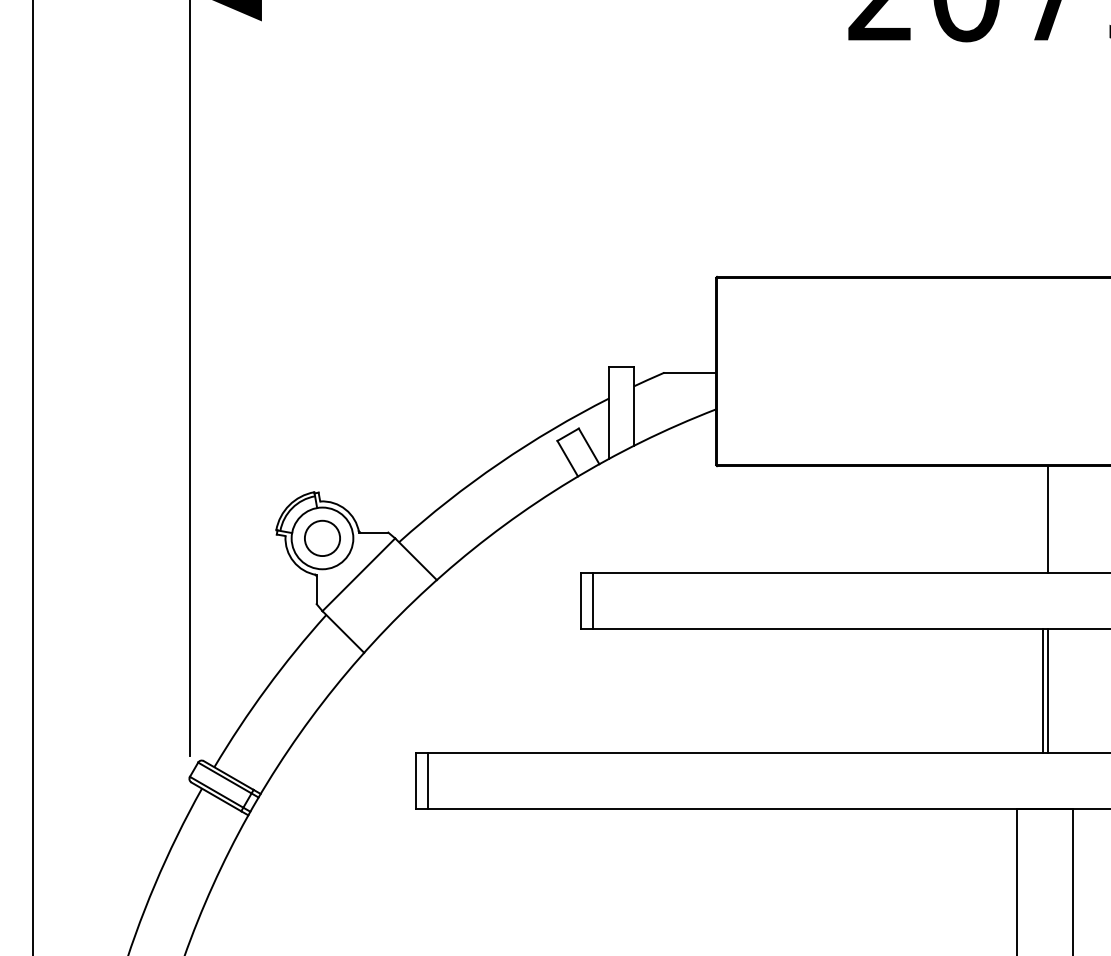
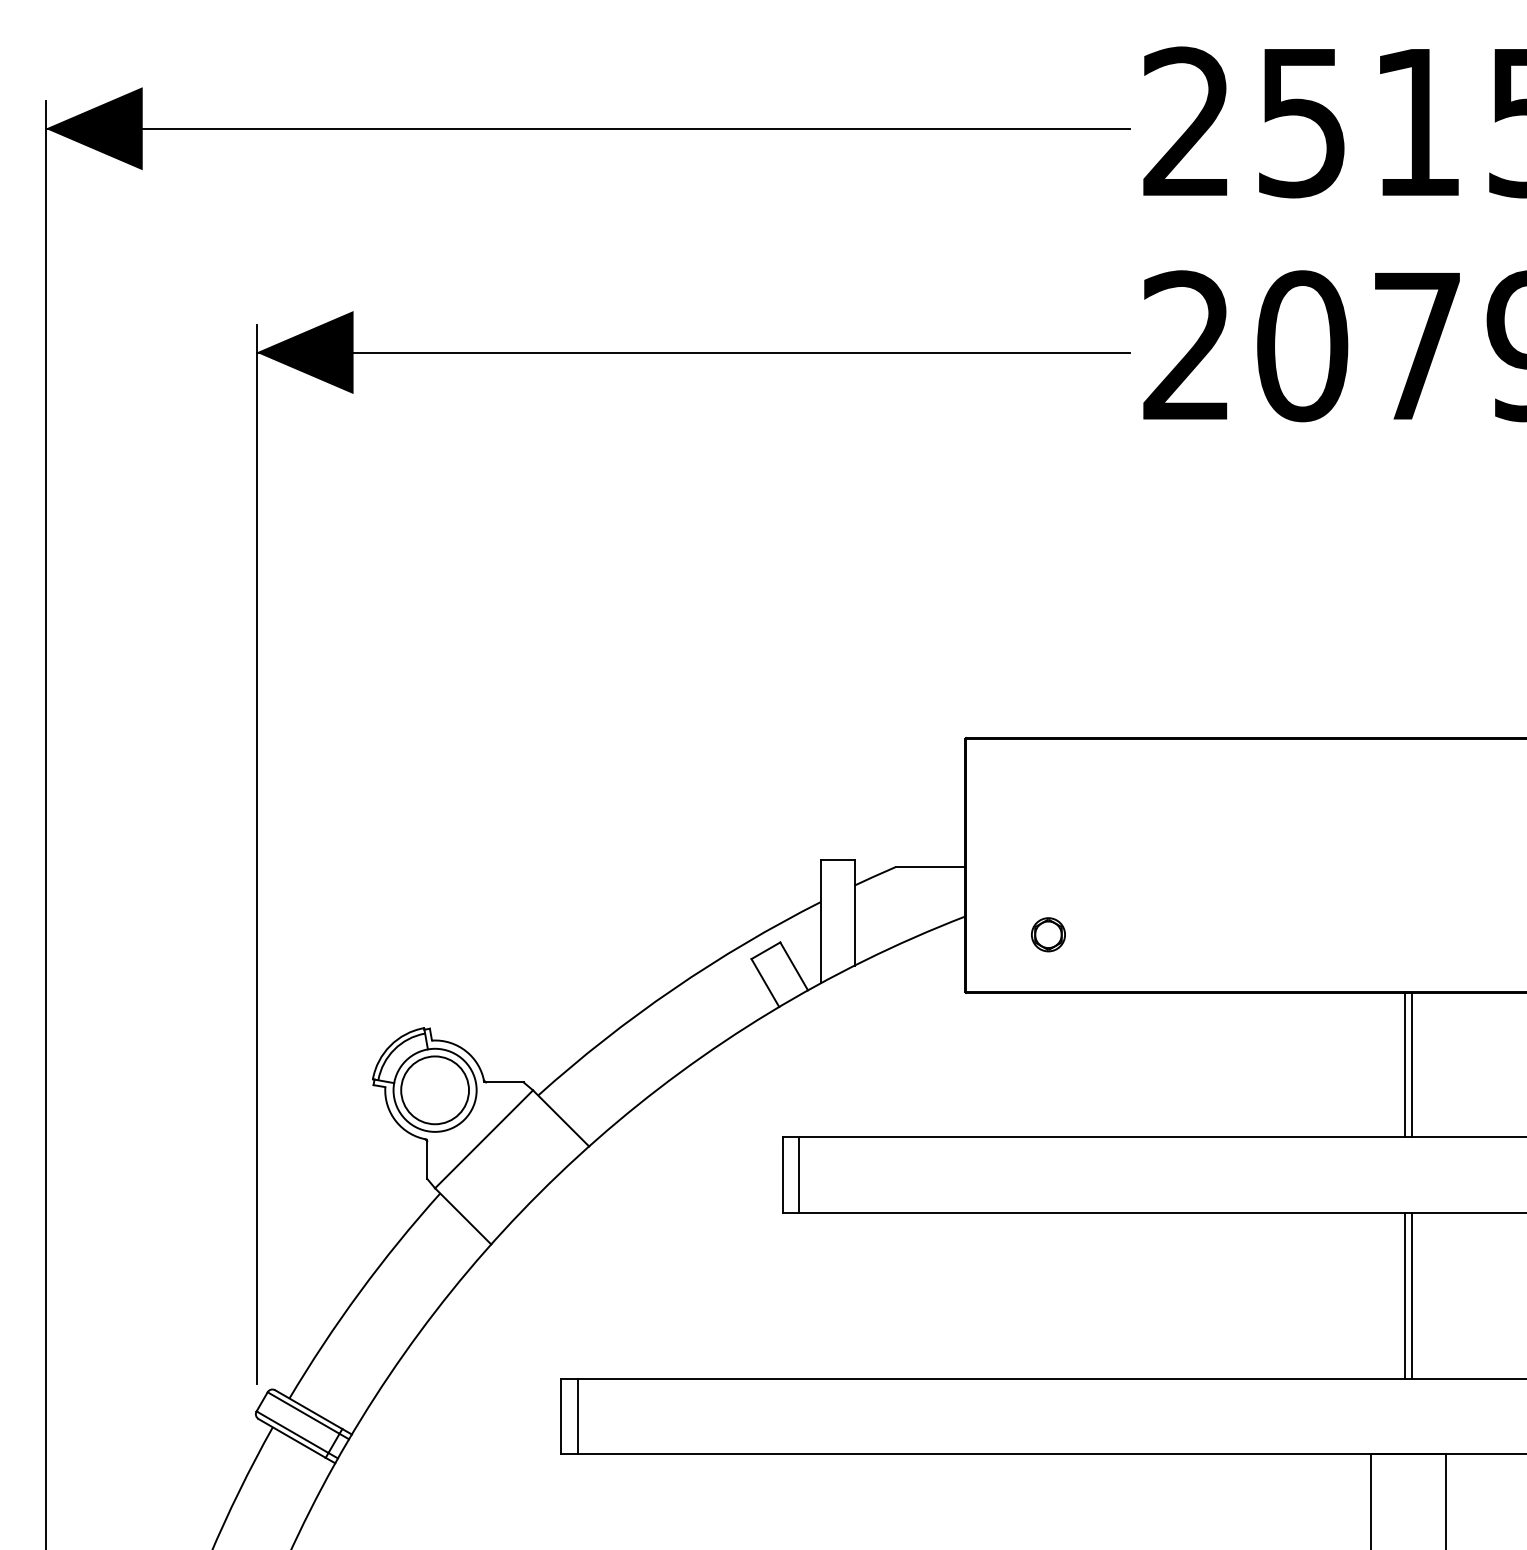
part: (777, 422) -> (1048, 934), added
line: (1043, 519) -> (1405, 1064), added
circle: (322, 538) -> (435, 1090), size x1.43

